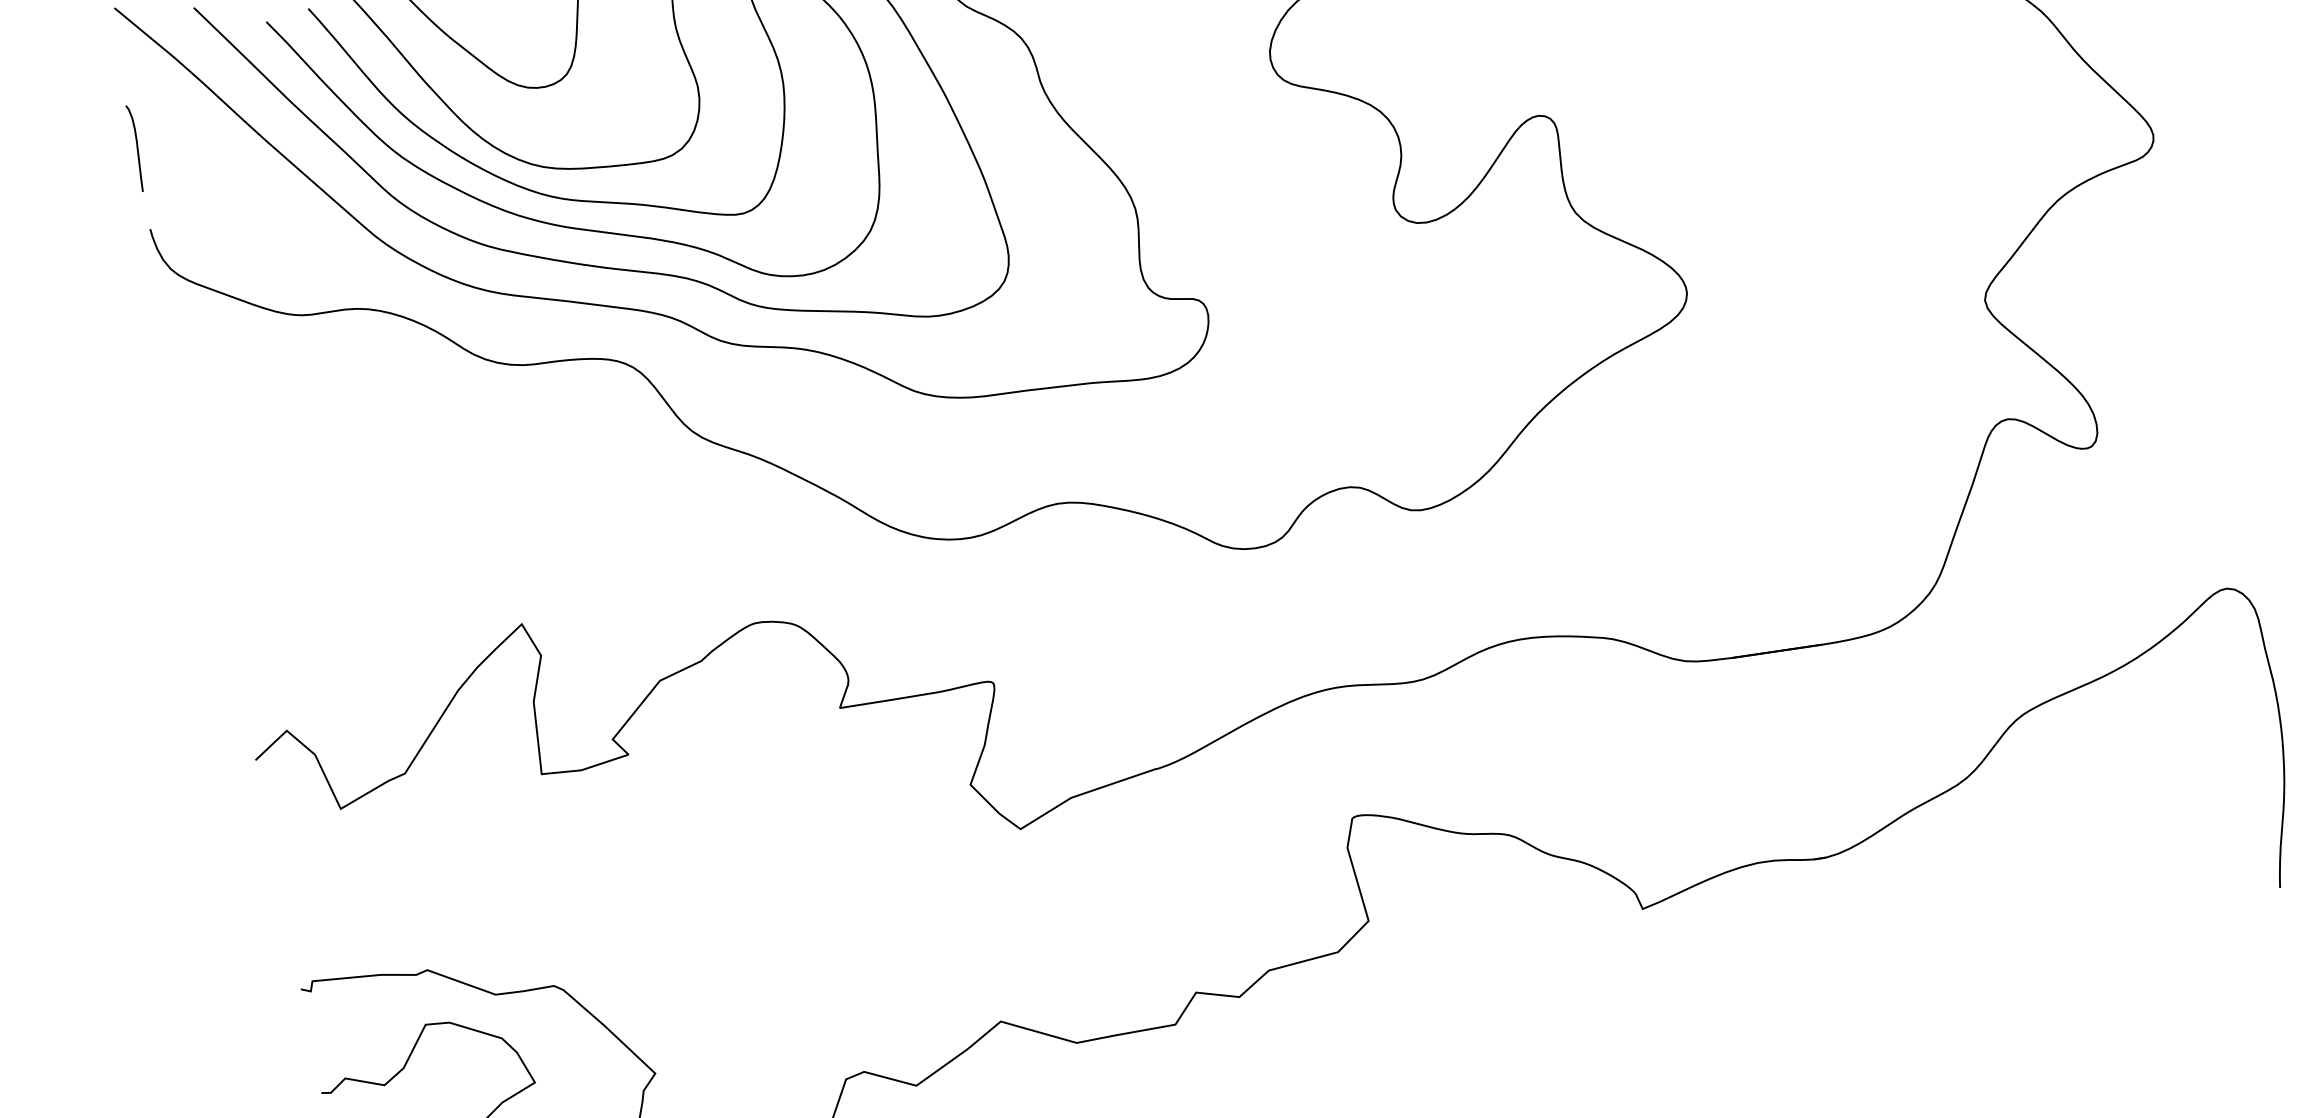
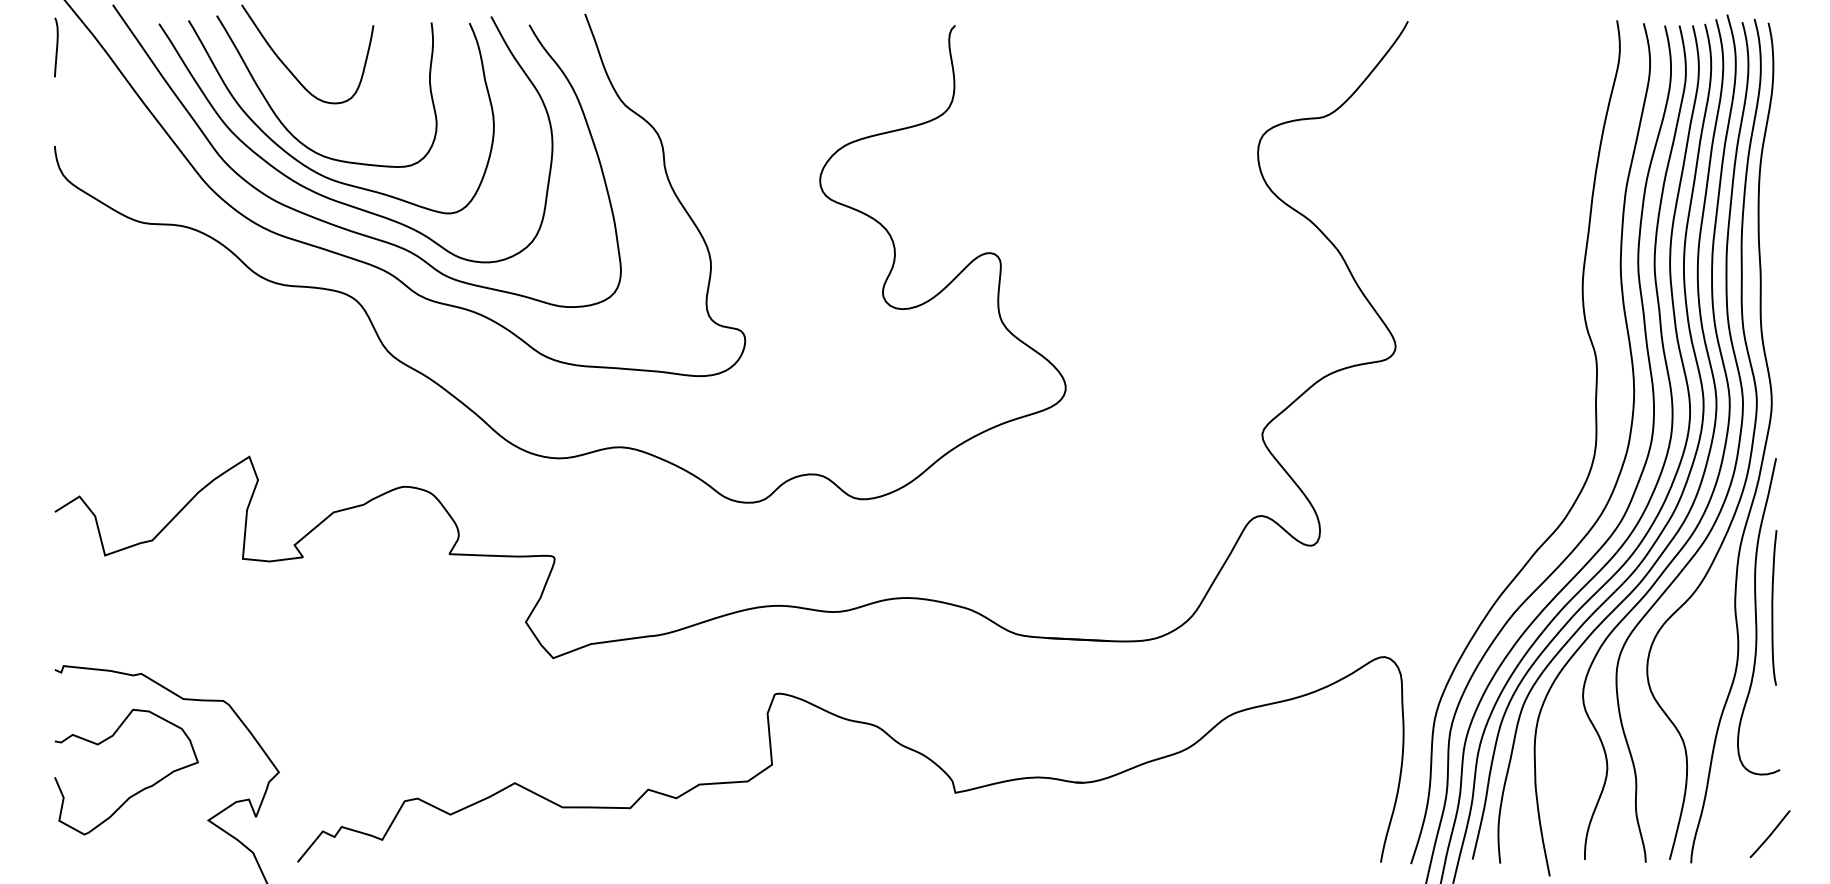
curve: (136, 148) -> (56, 47), moved

